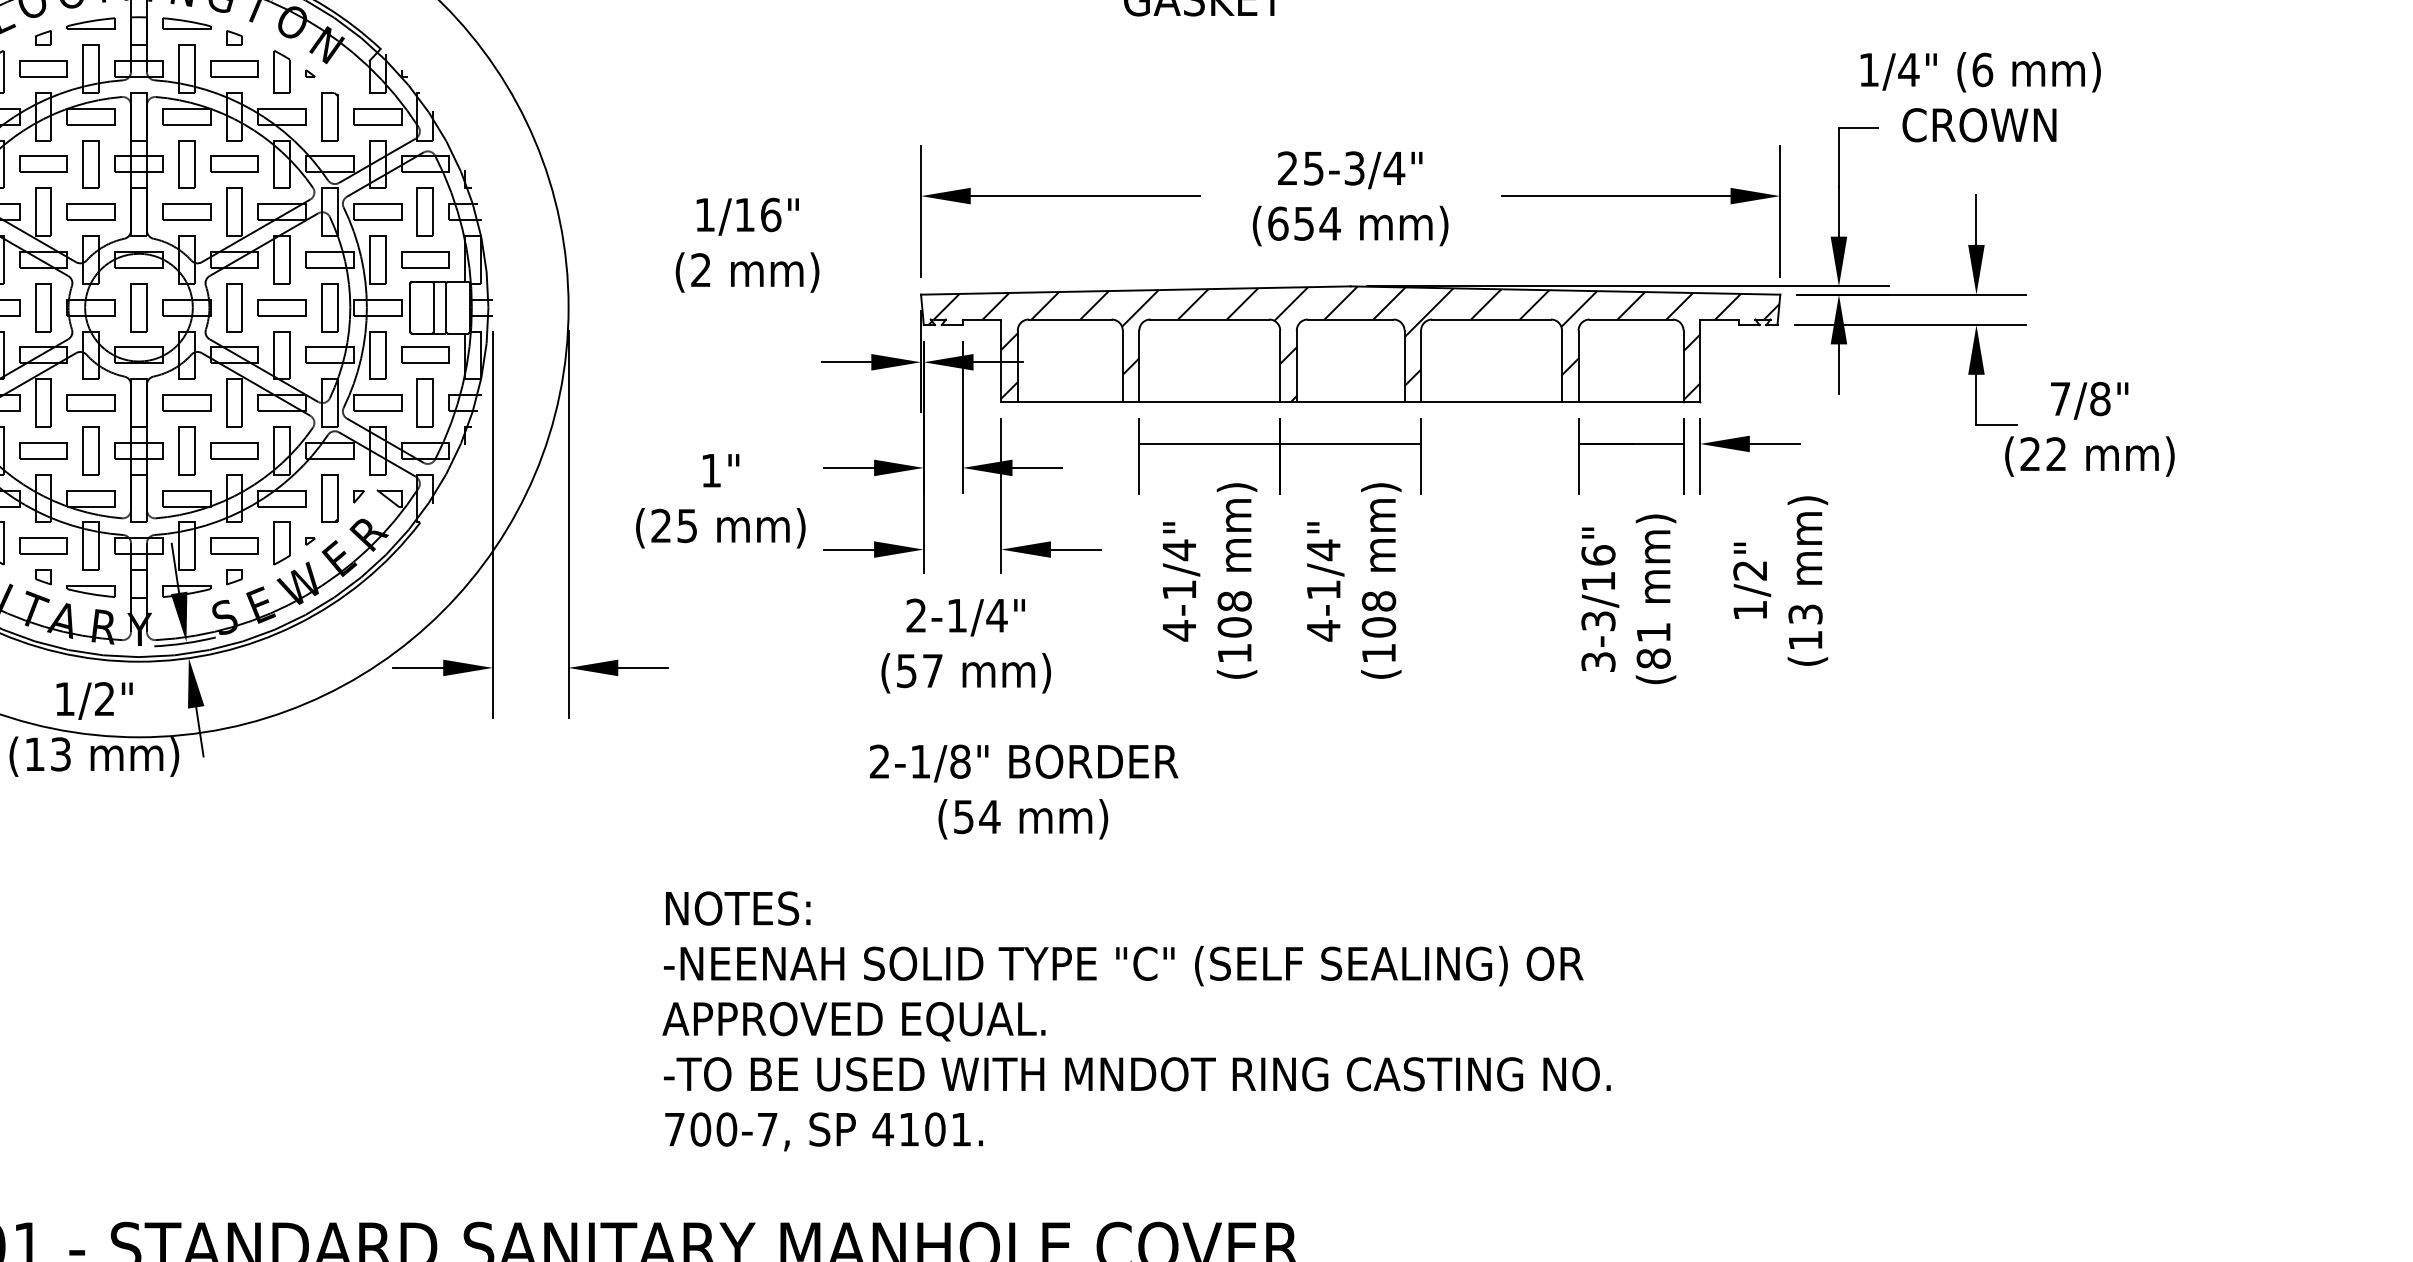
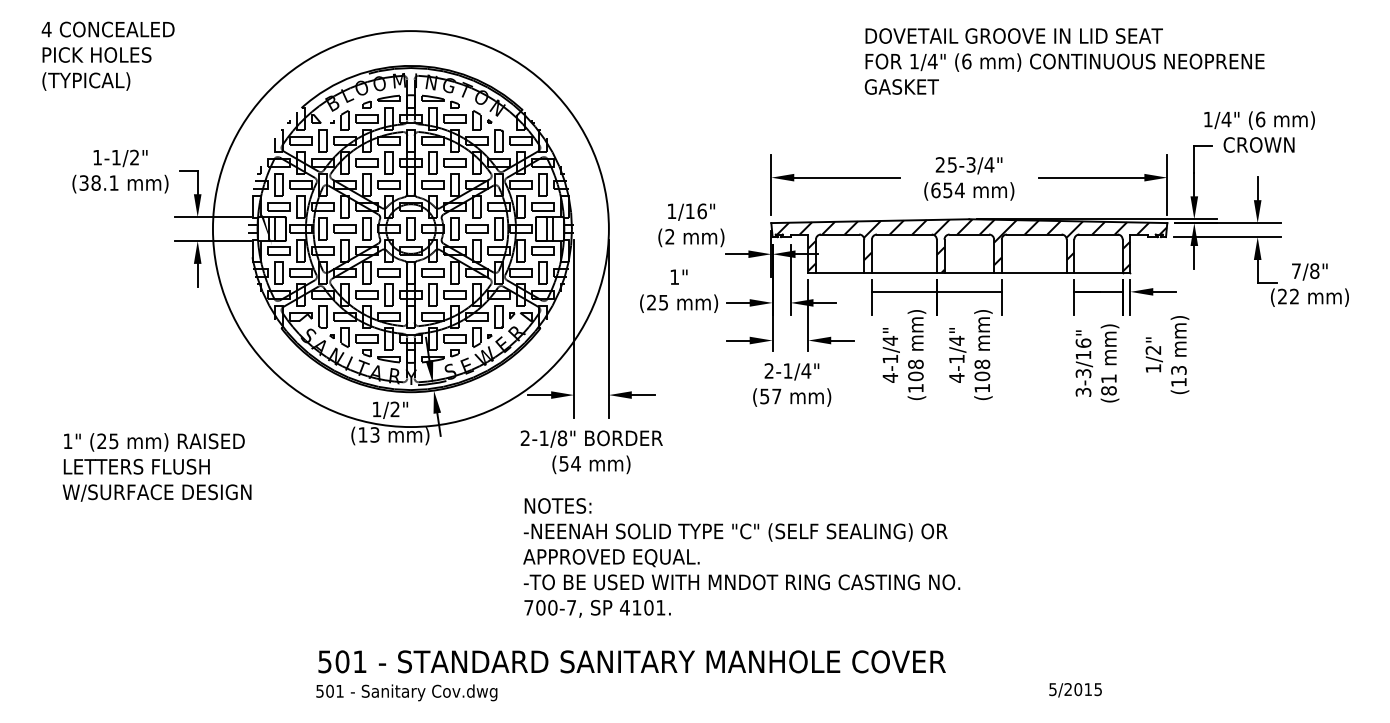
text: (747, 245) -> (691, 225), moved
text: (721, 499) -> (679, 290), moved
text: (1023, 792) -> (591, 452), moved
text: (1136, 1020) -> (741, 557), moved

